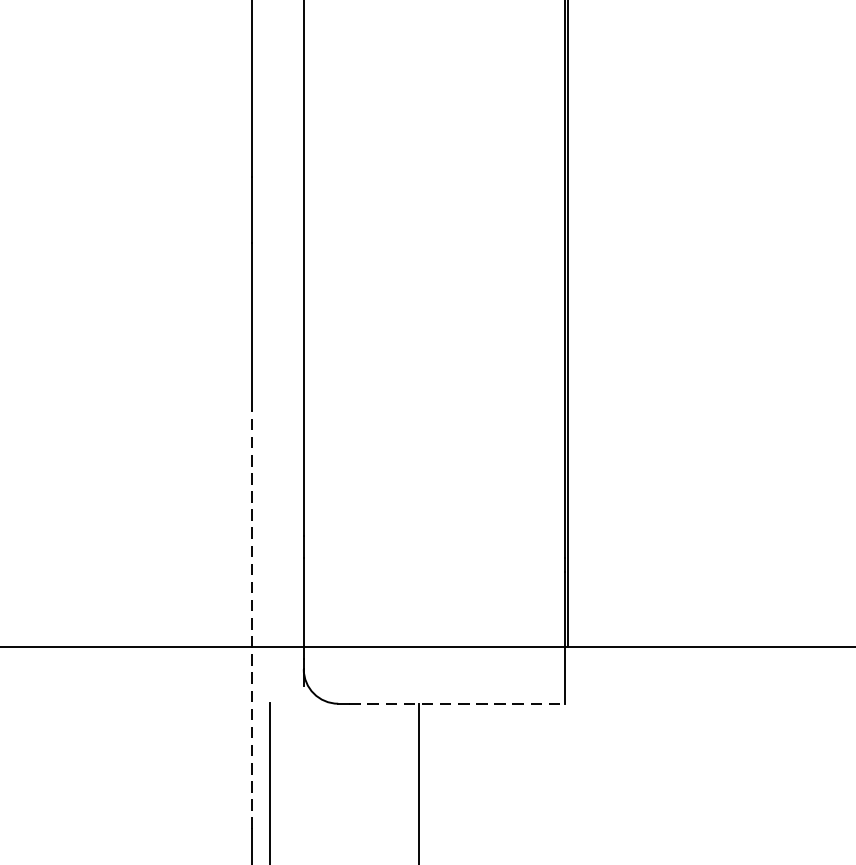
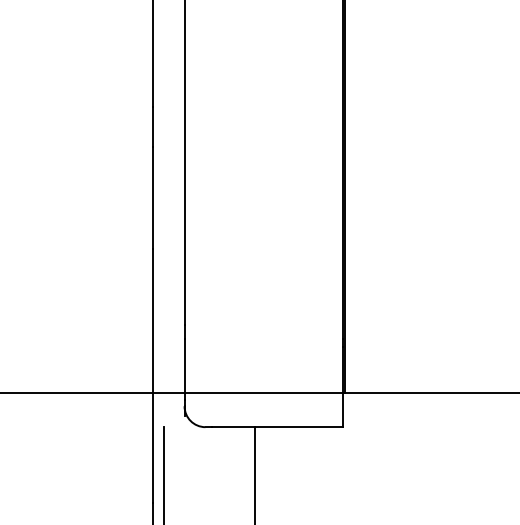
line: (252, 618) -> (153, 375), dashed -> solid
line: (458, 704) -> (278, 427), dashed -> solid

